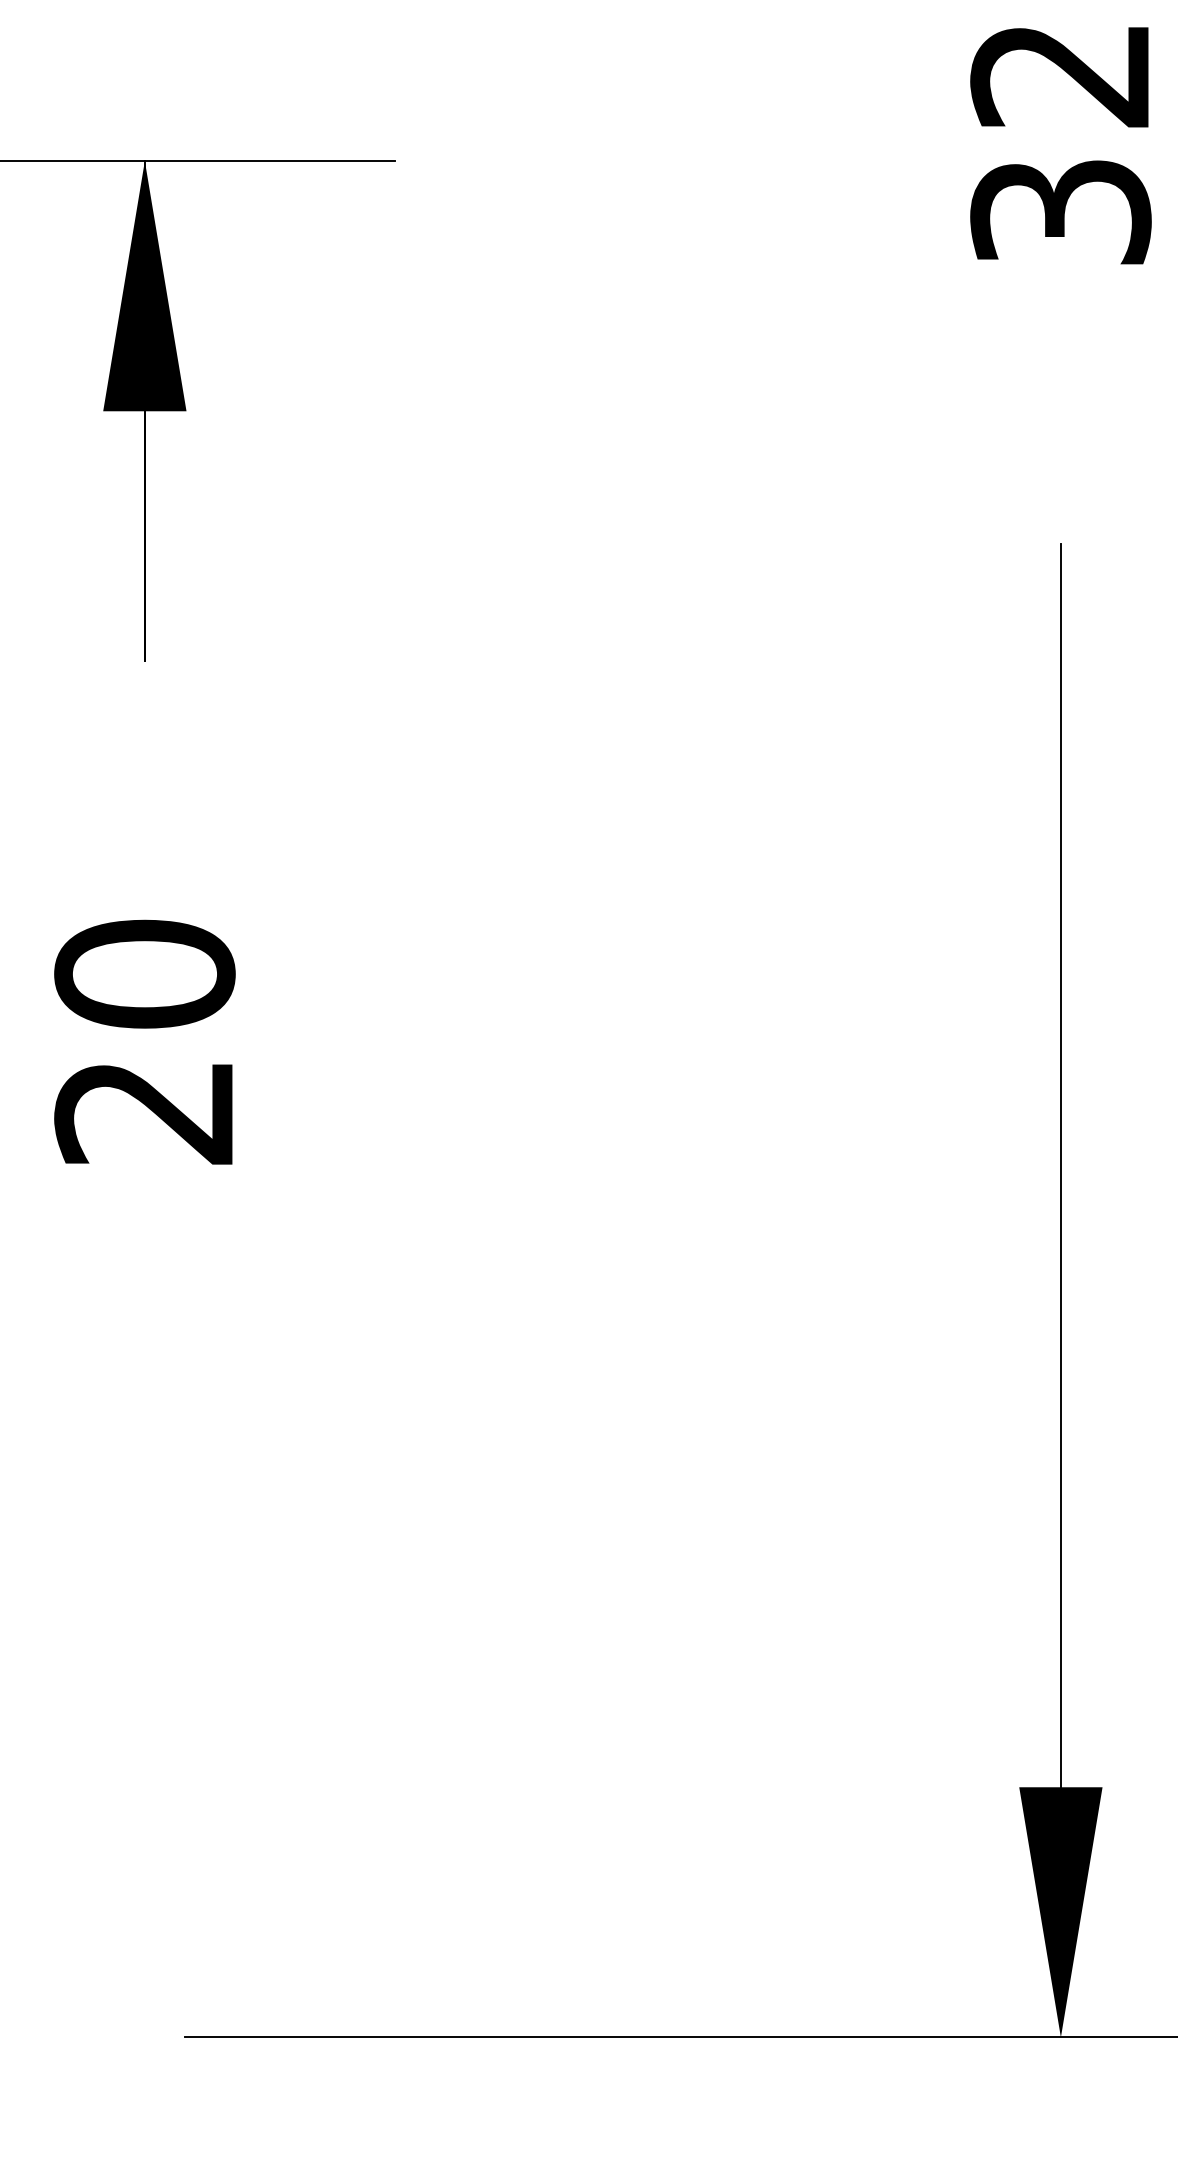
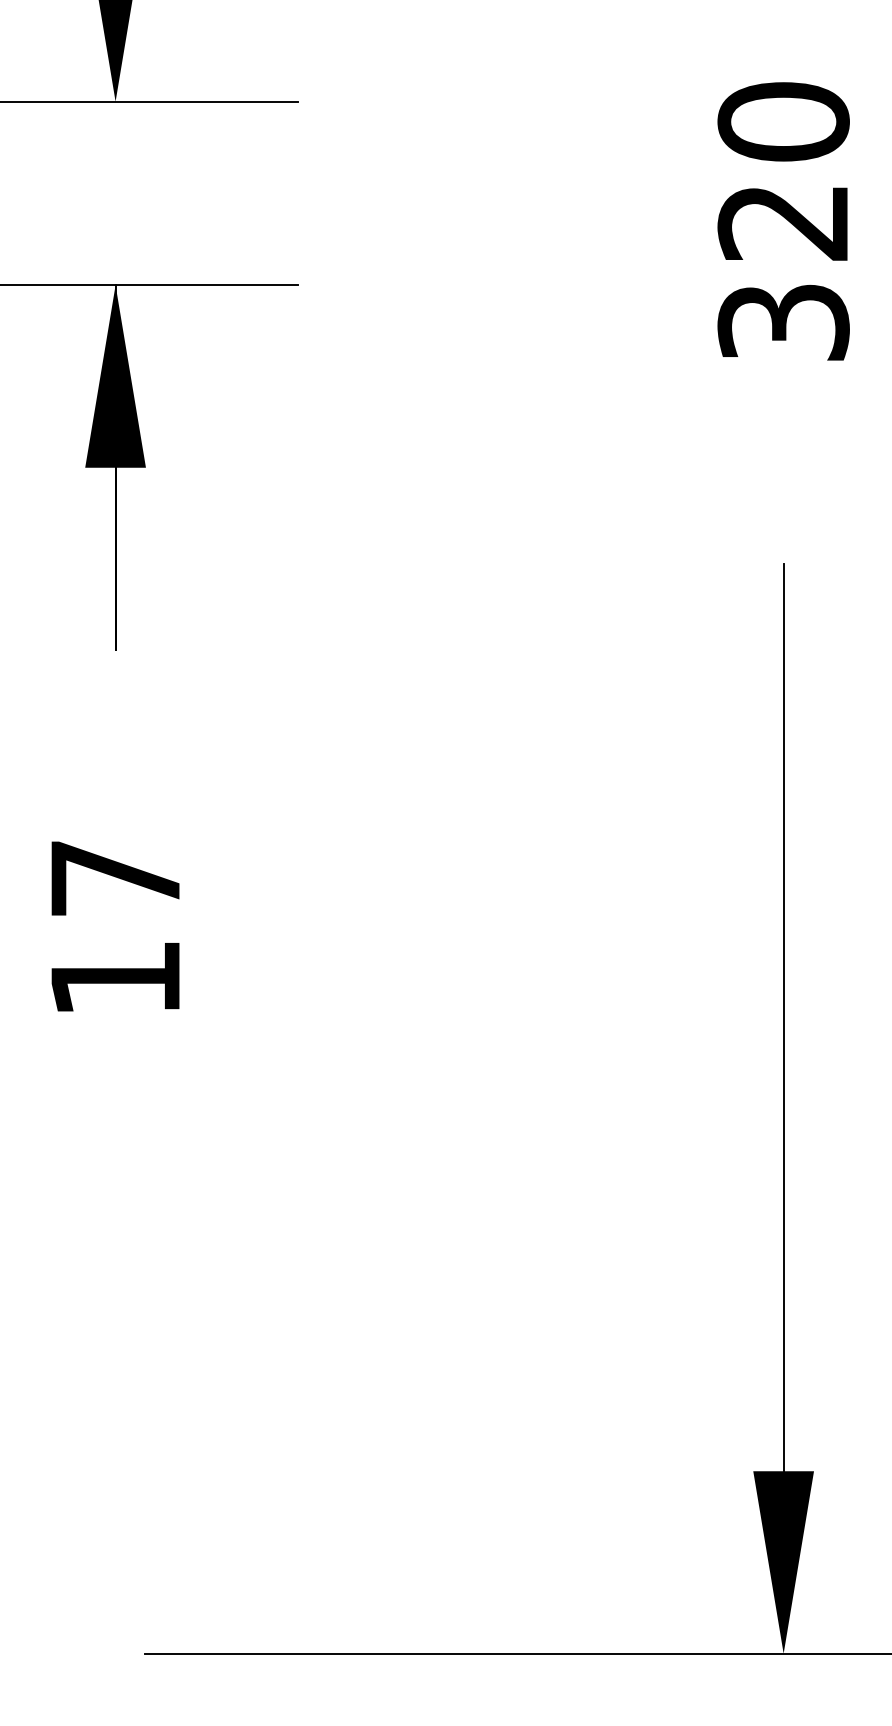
text: (144, 1041) -> (115, 927), 20 -> 17

